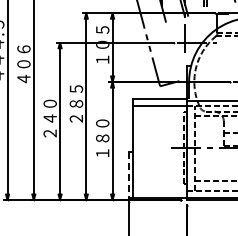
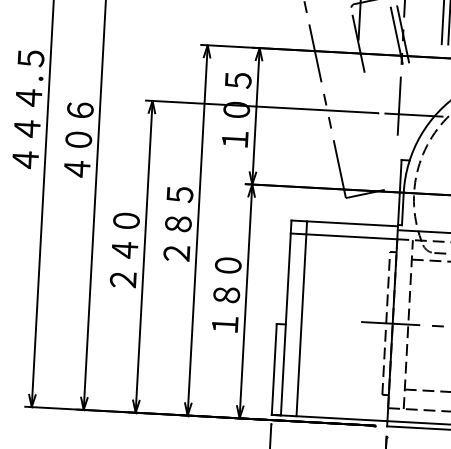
line: (141, 148) -> (302, 319), added
line: (128, 174) -> (273, 369), dashed -> solid

